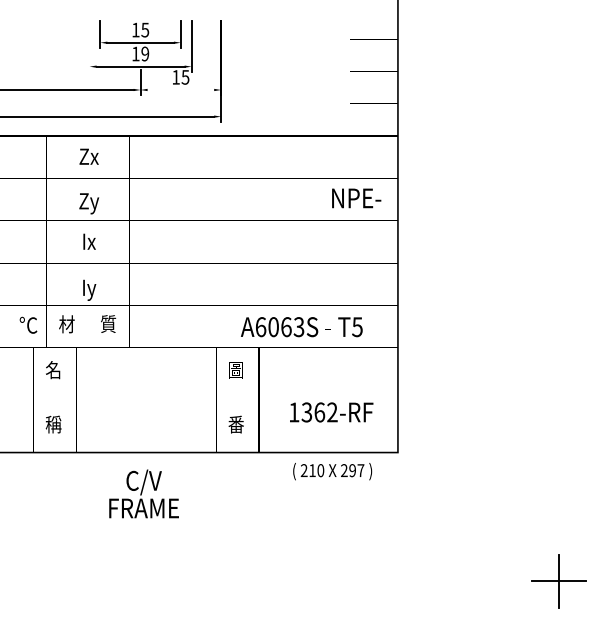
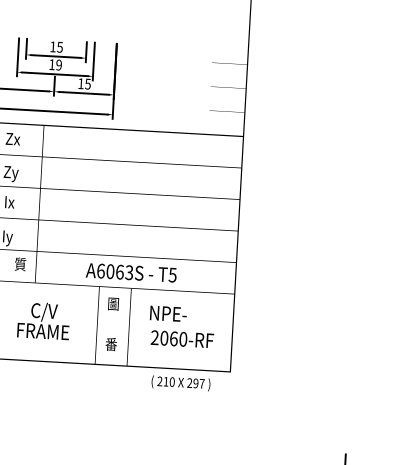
line: (89, 46) -> (17, 57), added
line: (180, 90) -> (83, 93), added
text: (356, 198) -> (168, 313), moved
text: (301, 327) -> (131, 273), moved
text: (313, 412) -> (169, 338), 1362-RF -> 2060-RF
text: (143, 493) -> (43, 320), moved

